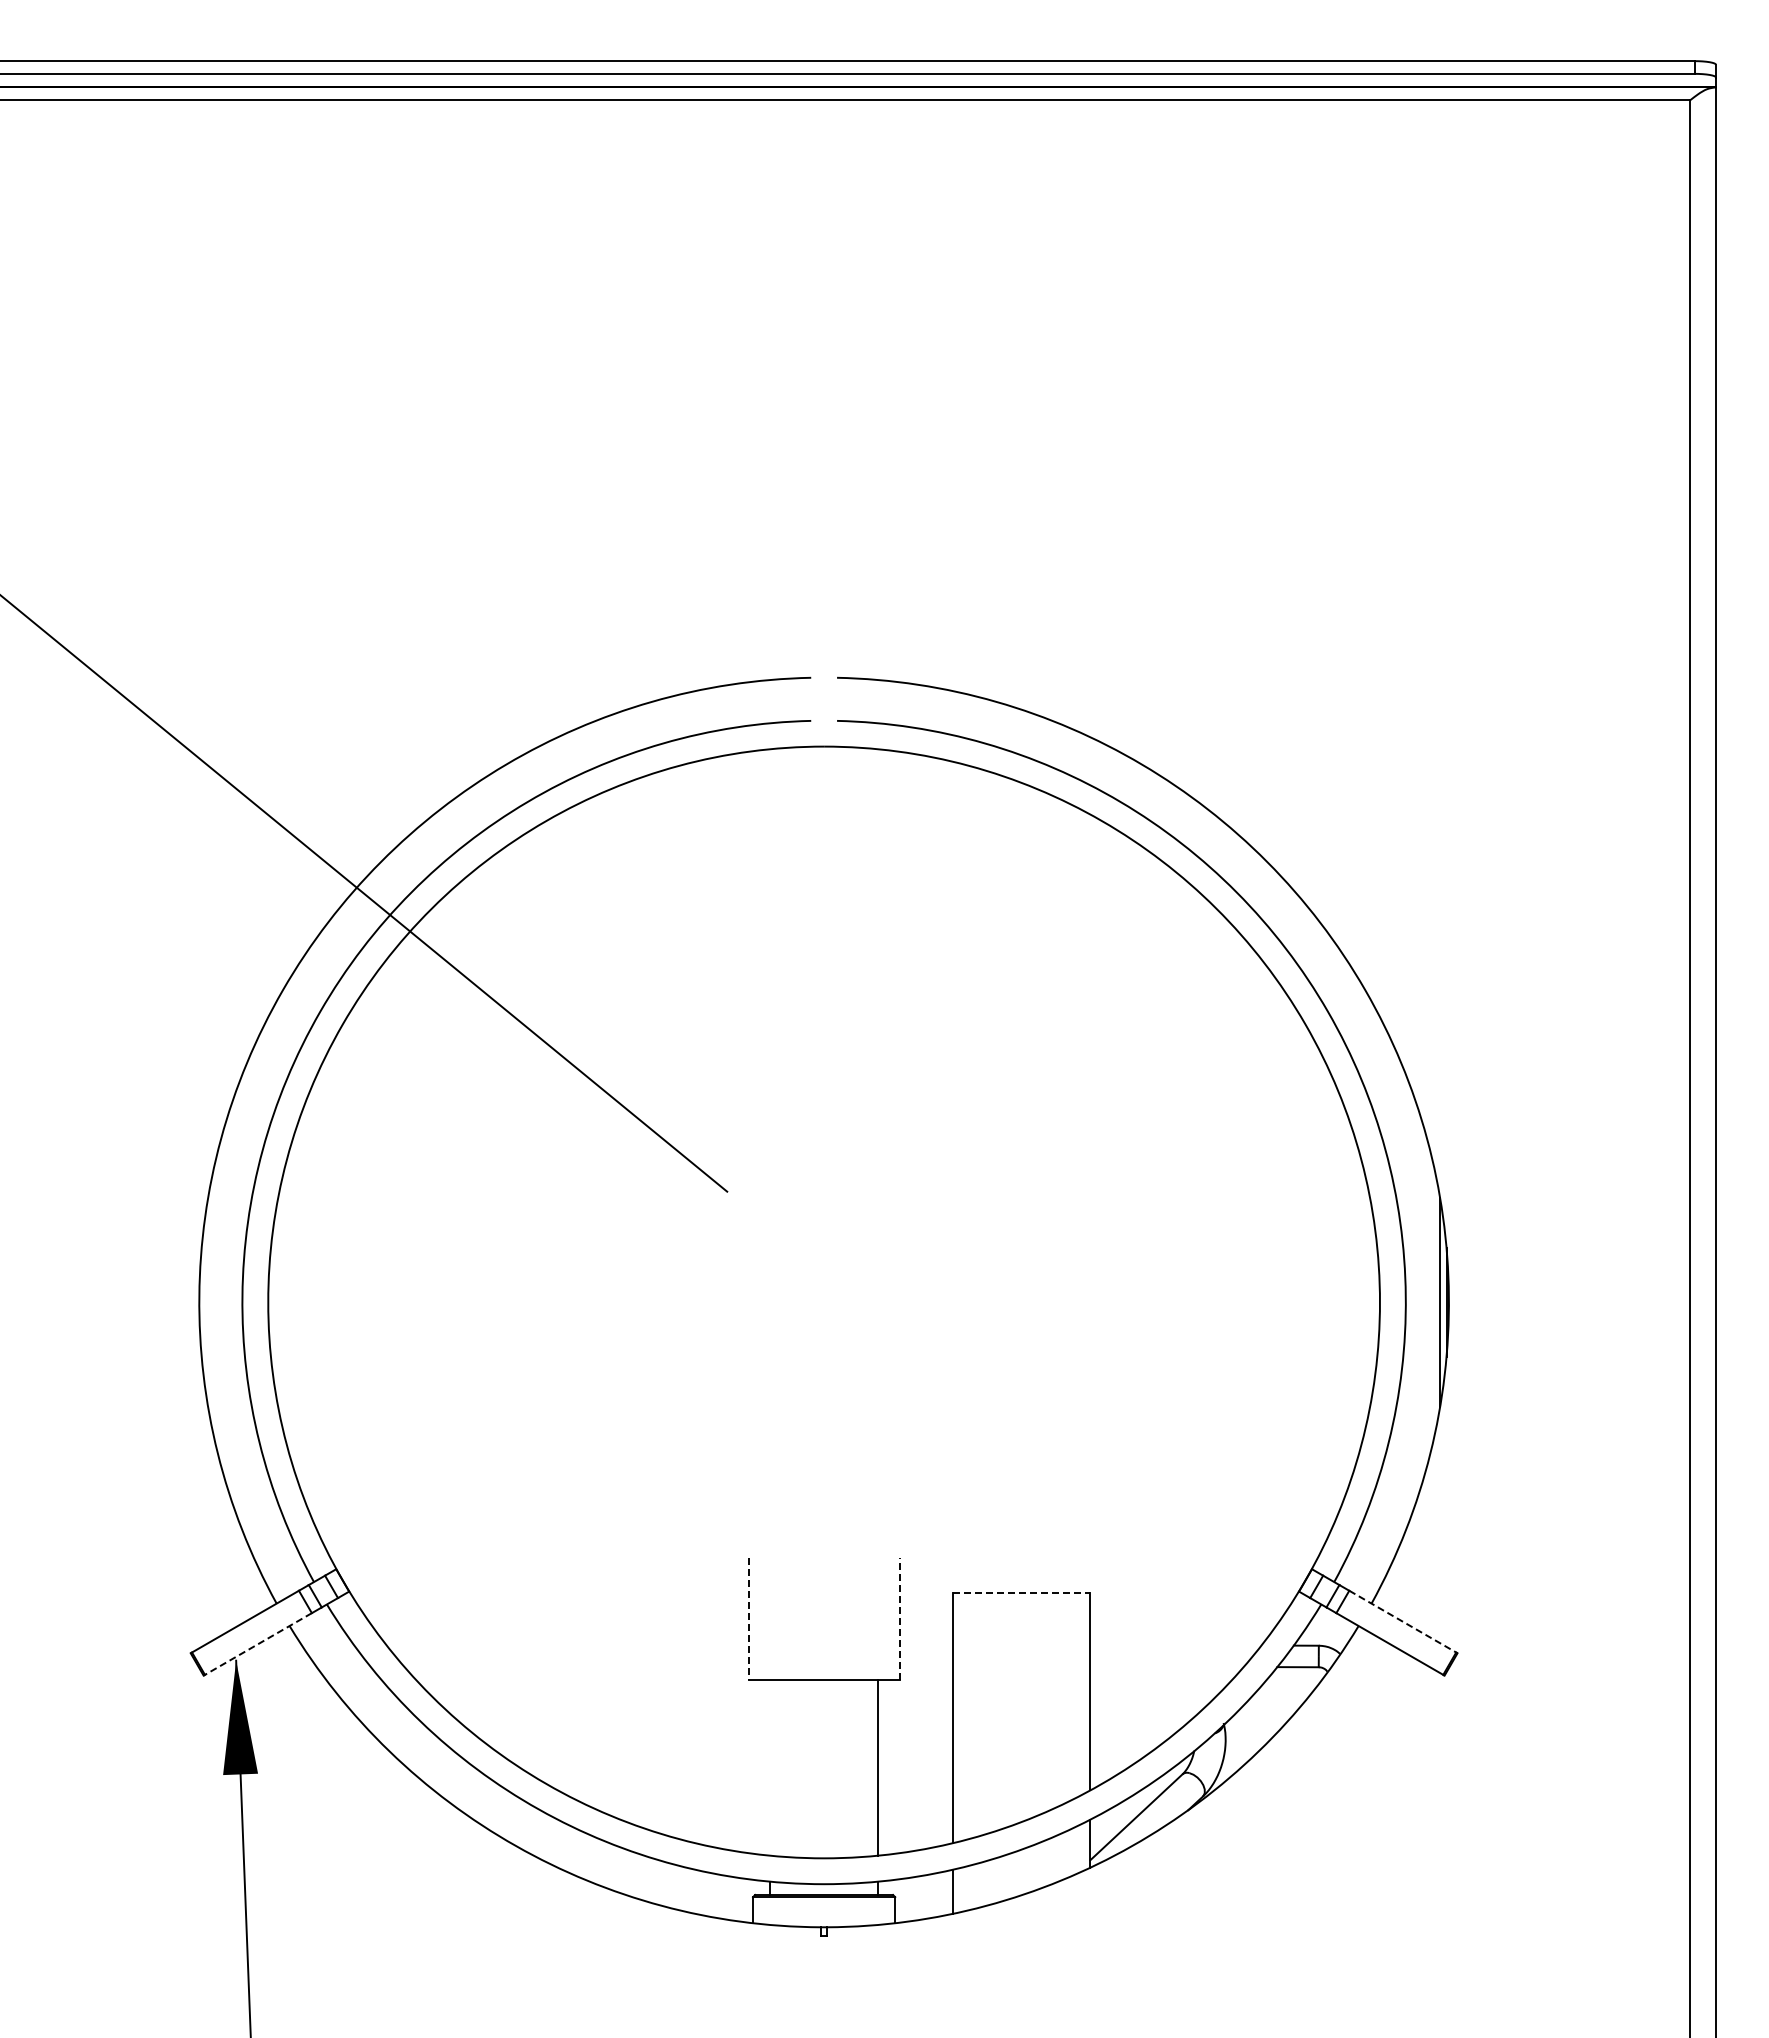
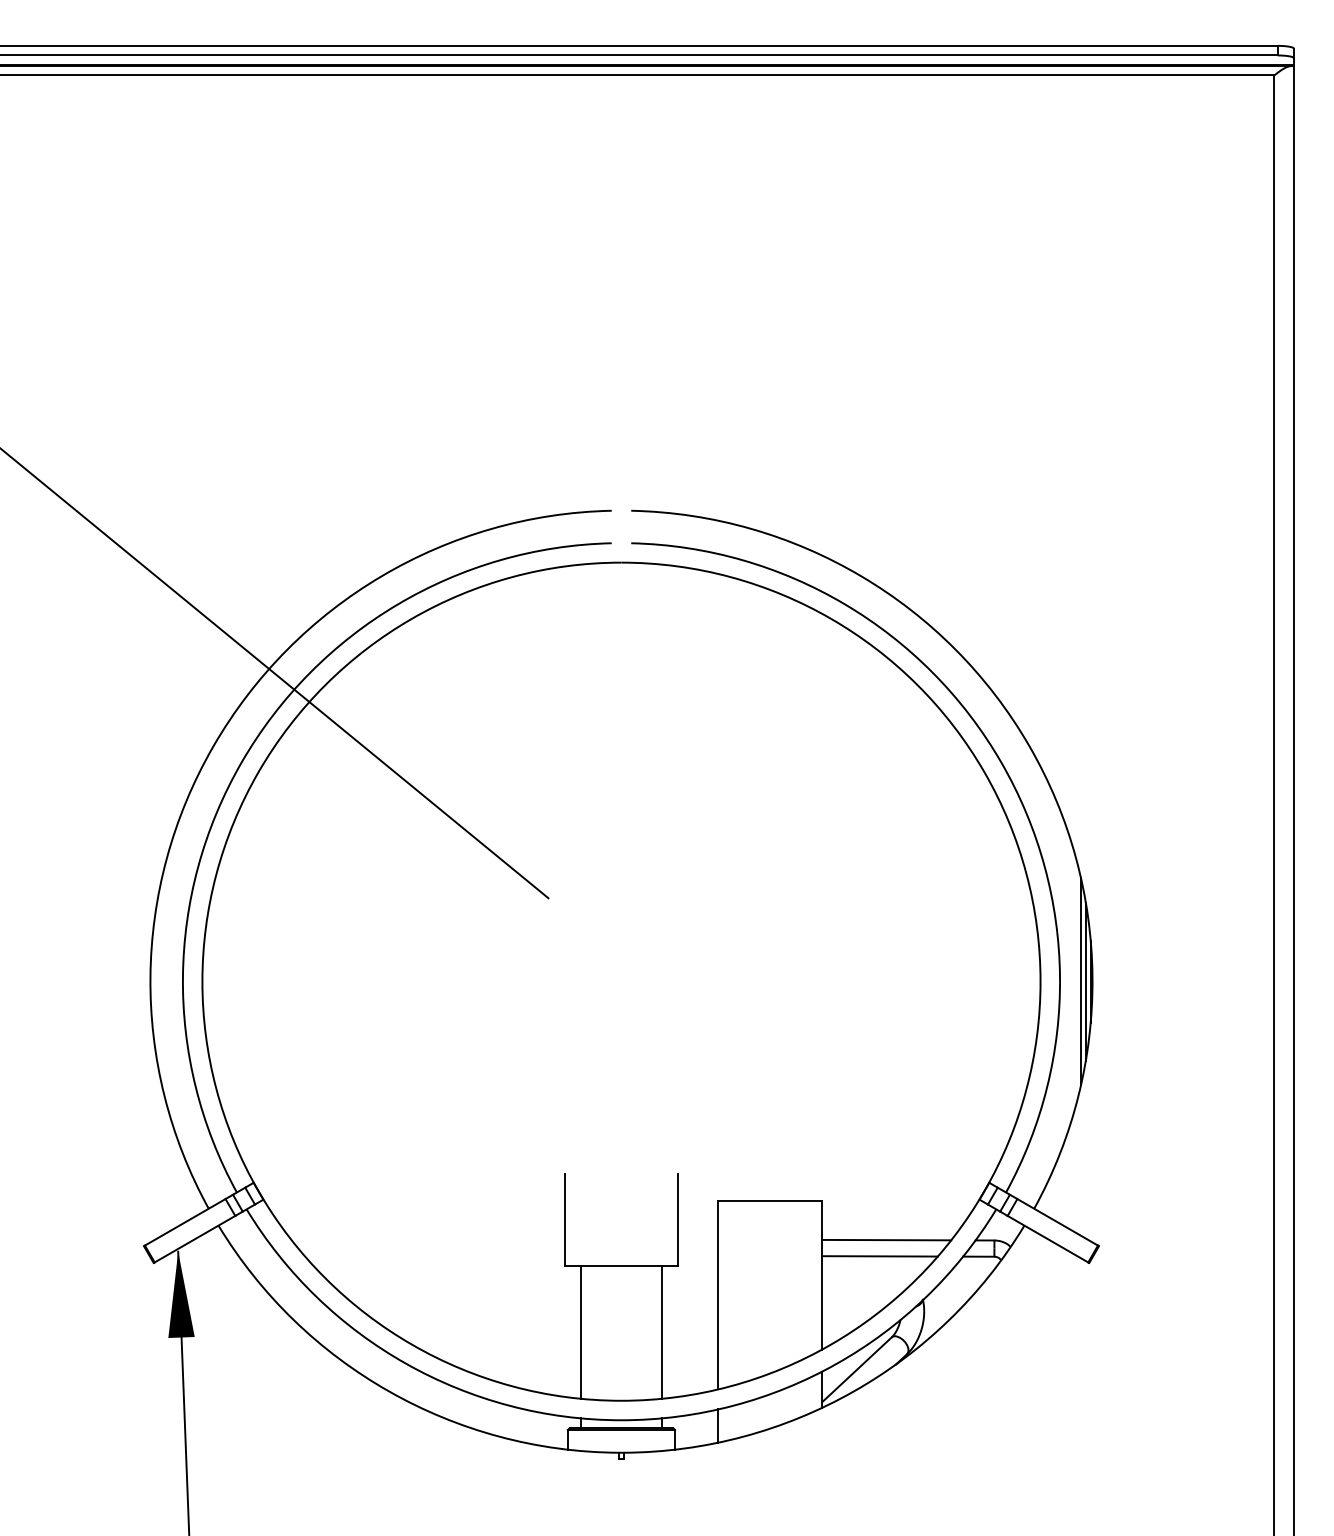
line: (1433, 1302) -> (1080, 981), added
line: (1021, 1593) -> (770, 1201), dashed -> solid
line: (748, 1618) -> (564, 1219), dashed -> solid
line: (899, 1618) -> (678, 1219), dashed -> solid
line: (1402, 1621) -> (1057, 1222), dashed -> solid
line: (258, 1644) -> (195, 1239), dashed -> solid
line: (1175, 1645) -> (886, 1240), added
line: (1166, 1666) -> (879, 1256), added
line: (770, 1767) -> (581, 1332), added

